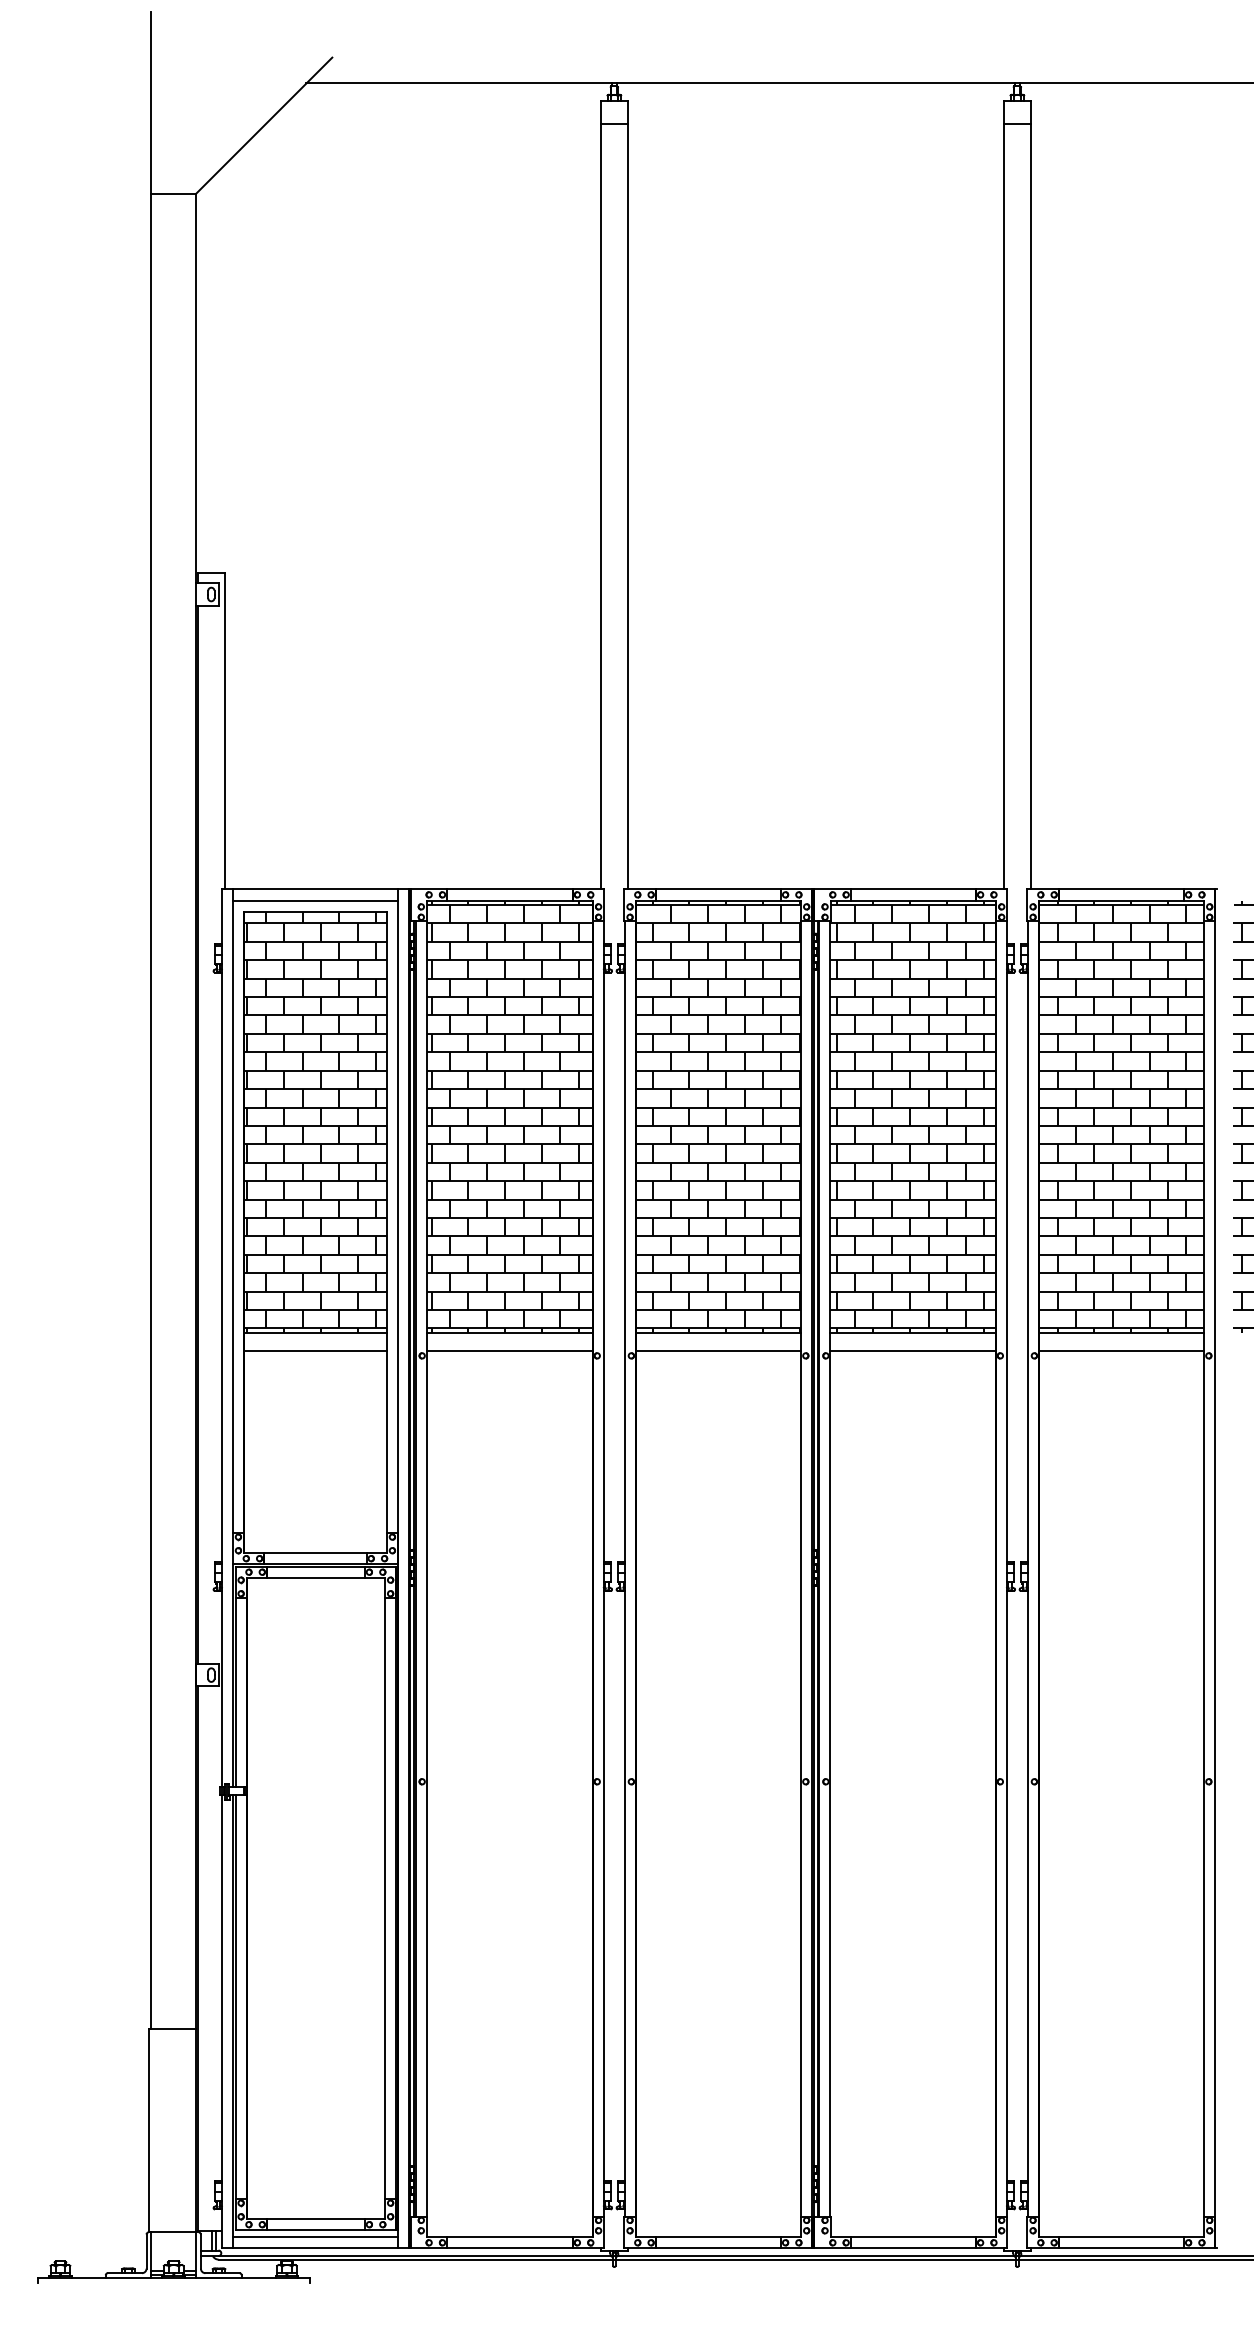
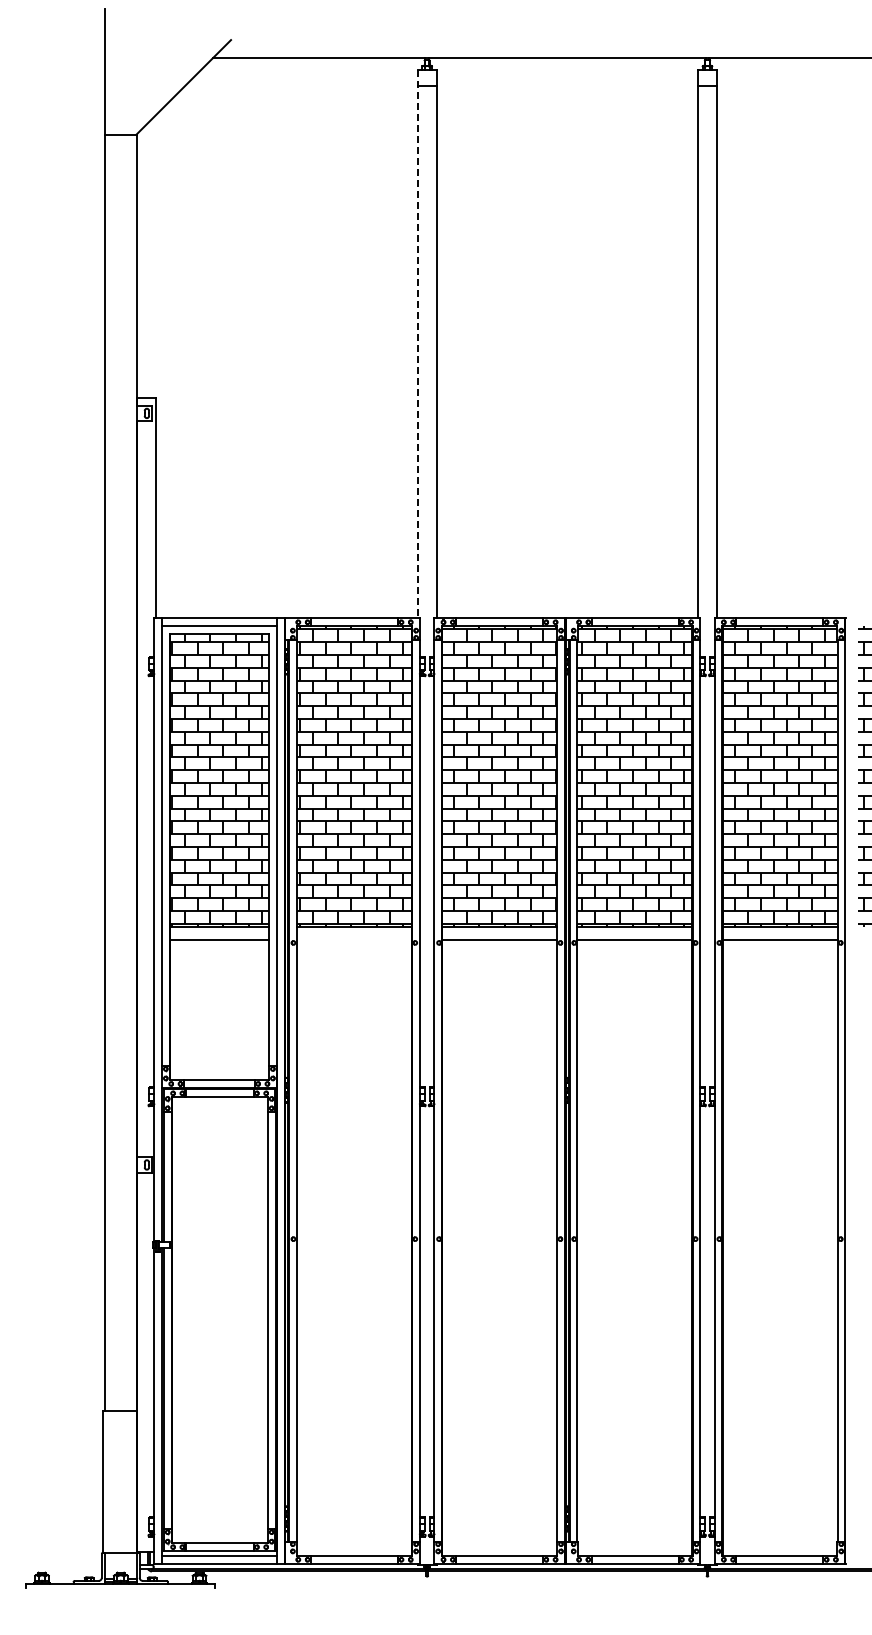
line: (600, 495) -> (417, 344), solid -> dashed
line: (509, 1350) -> (354, 939), removed

